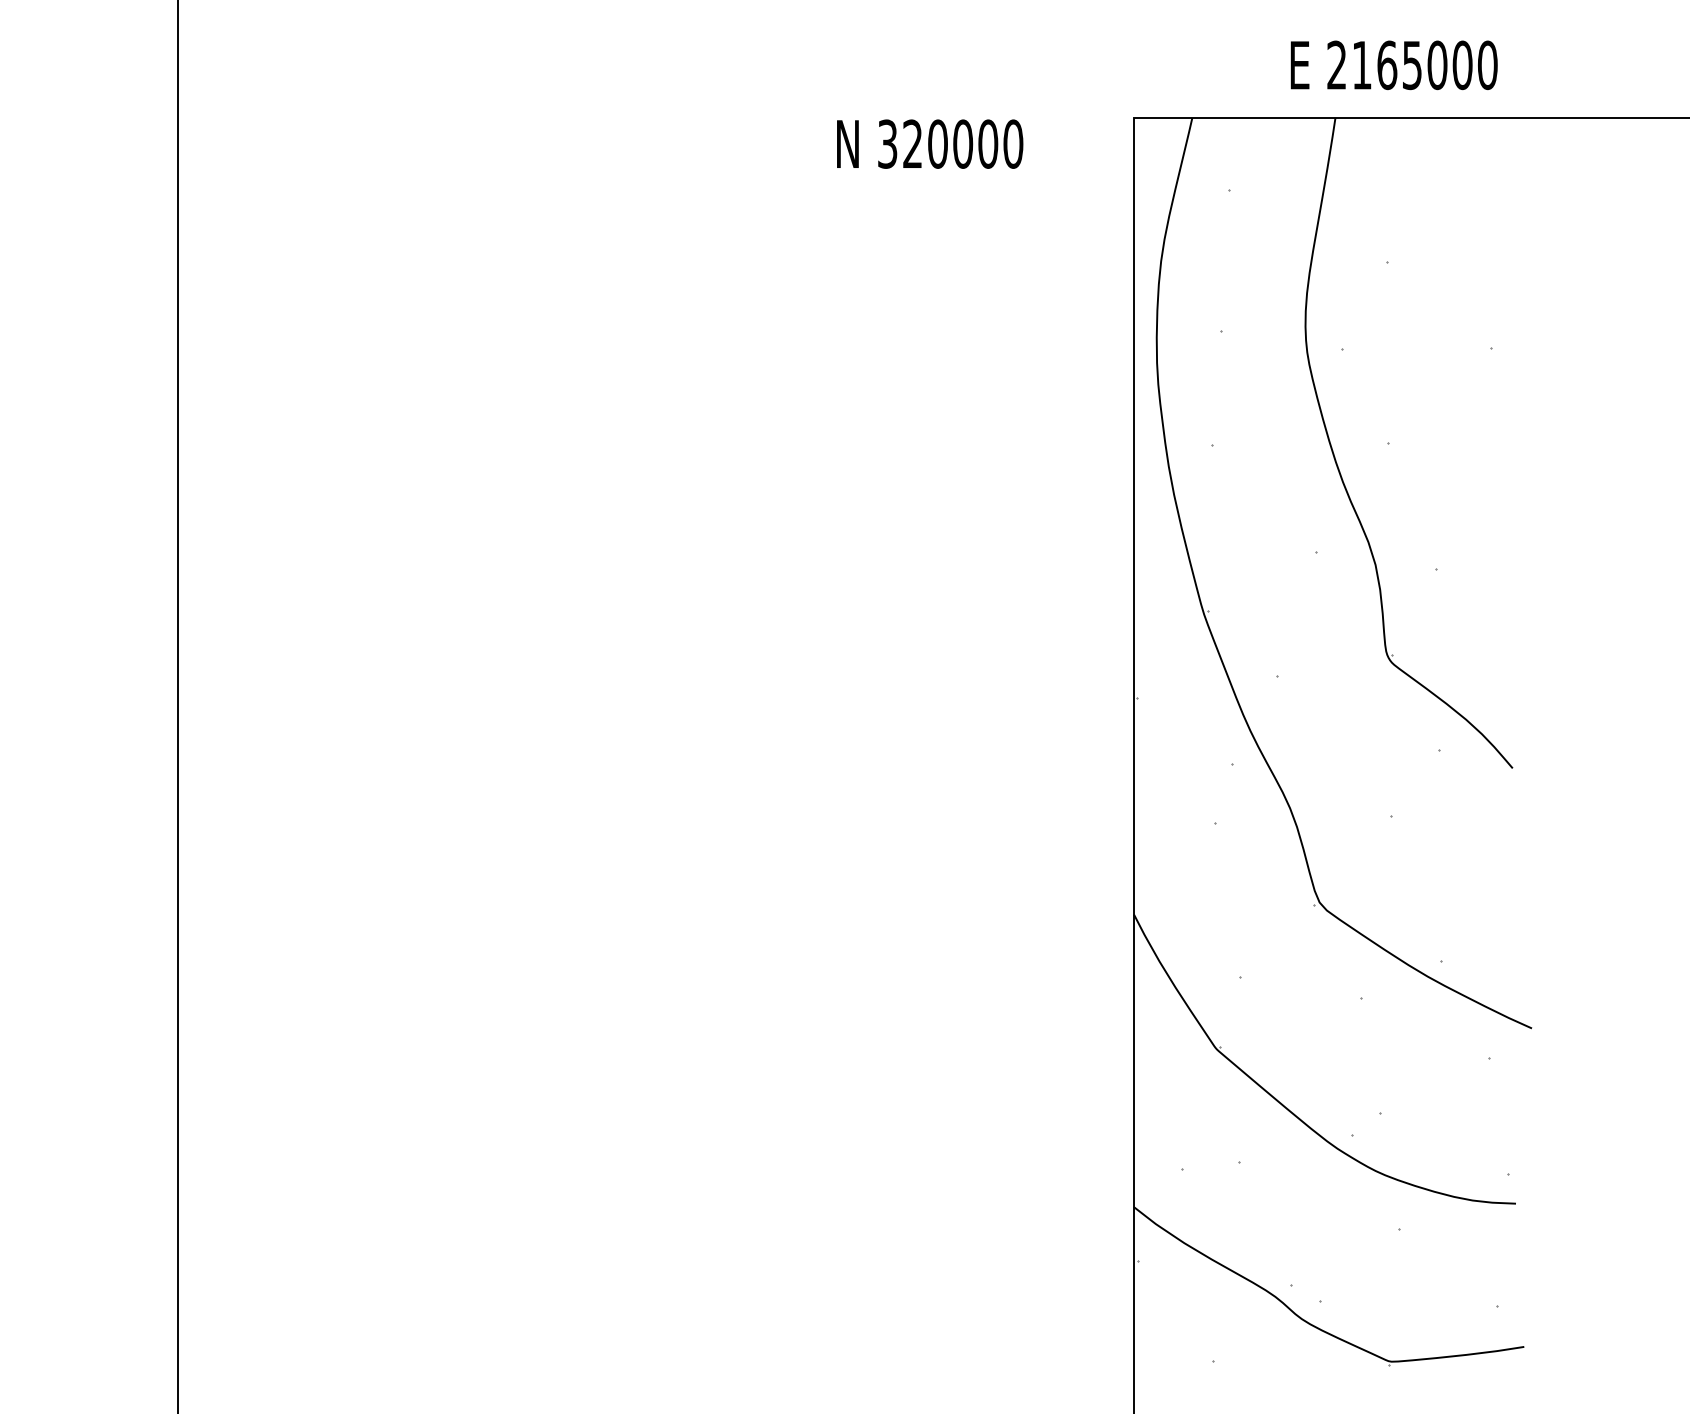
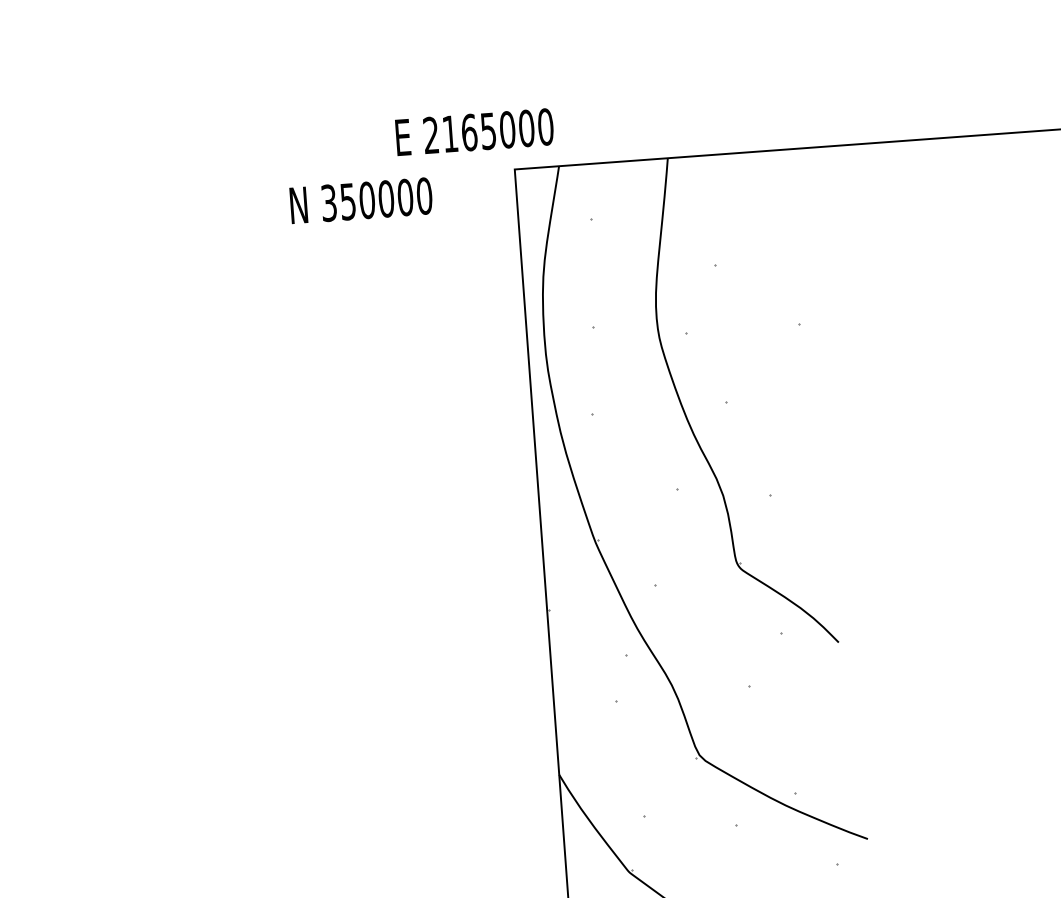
text: (1393, 65) -> (474, 132), moved
text: (912, 143) -> (347, 201), 320000 -> 350000

